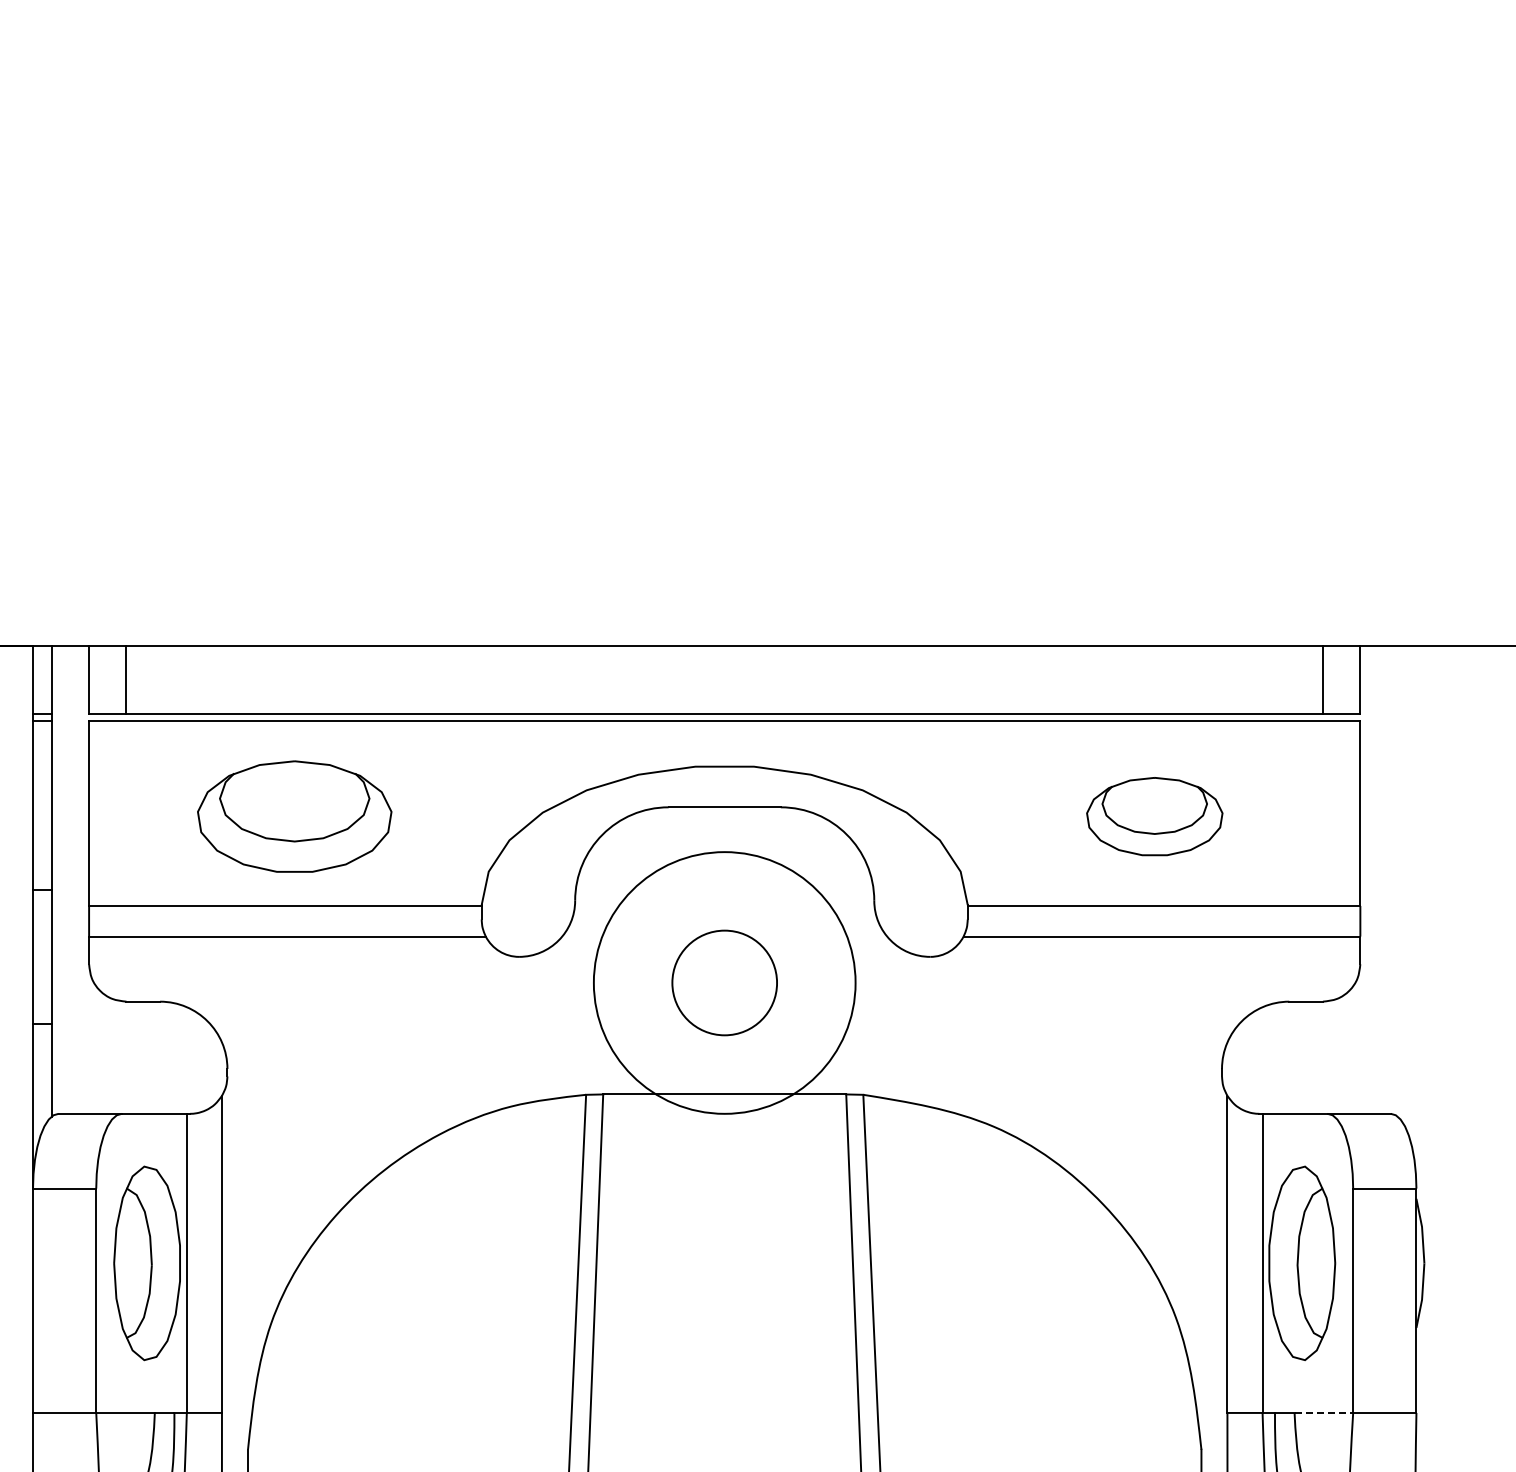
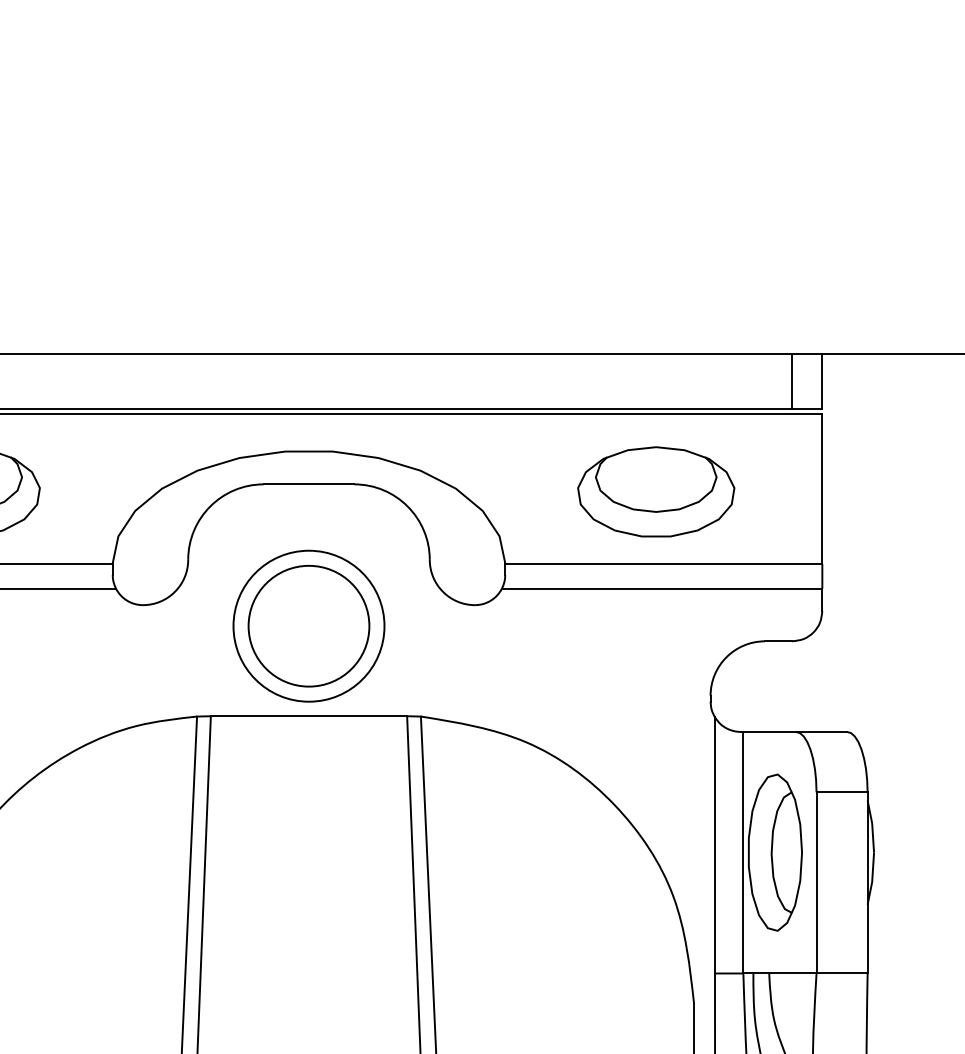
part: (1154, 816) -> (656, 491), size x1.43
circle: (724, 982) -> (308, 625), size x0.71
circle: (724, 982) -> (308, 625), size x1.43
line: (1324, 1412) -> (793, 973), dashed -> solid

